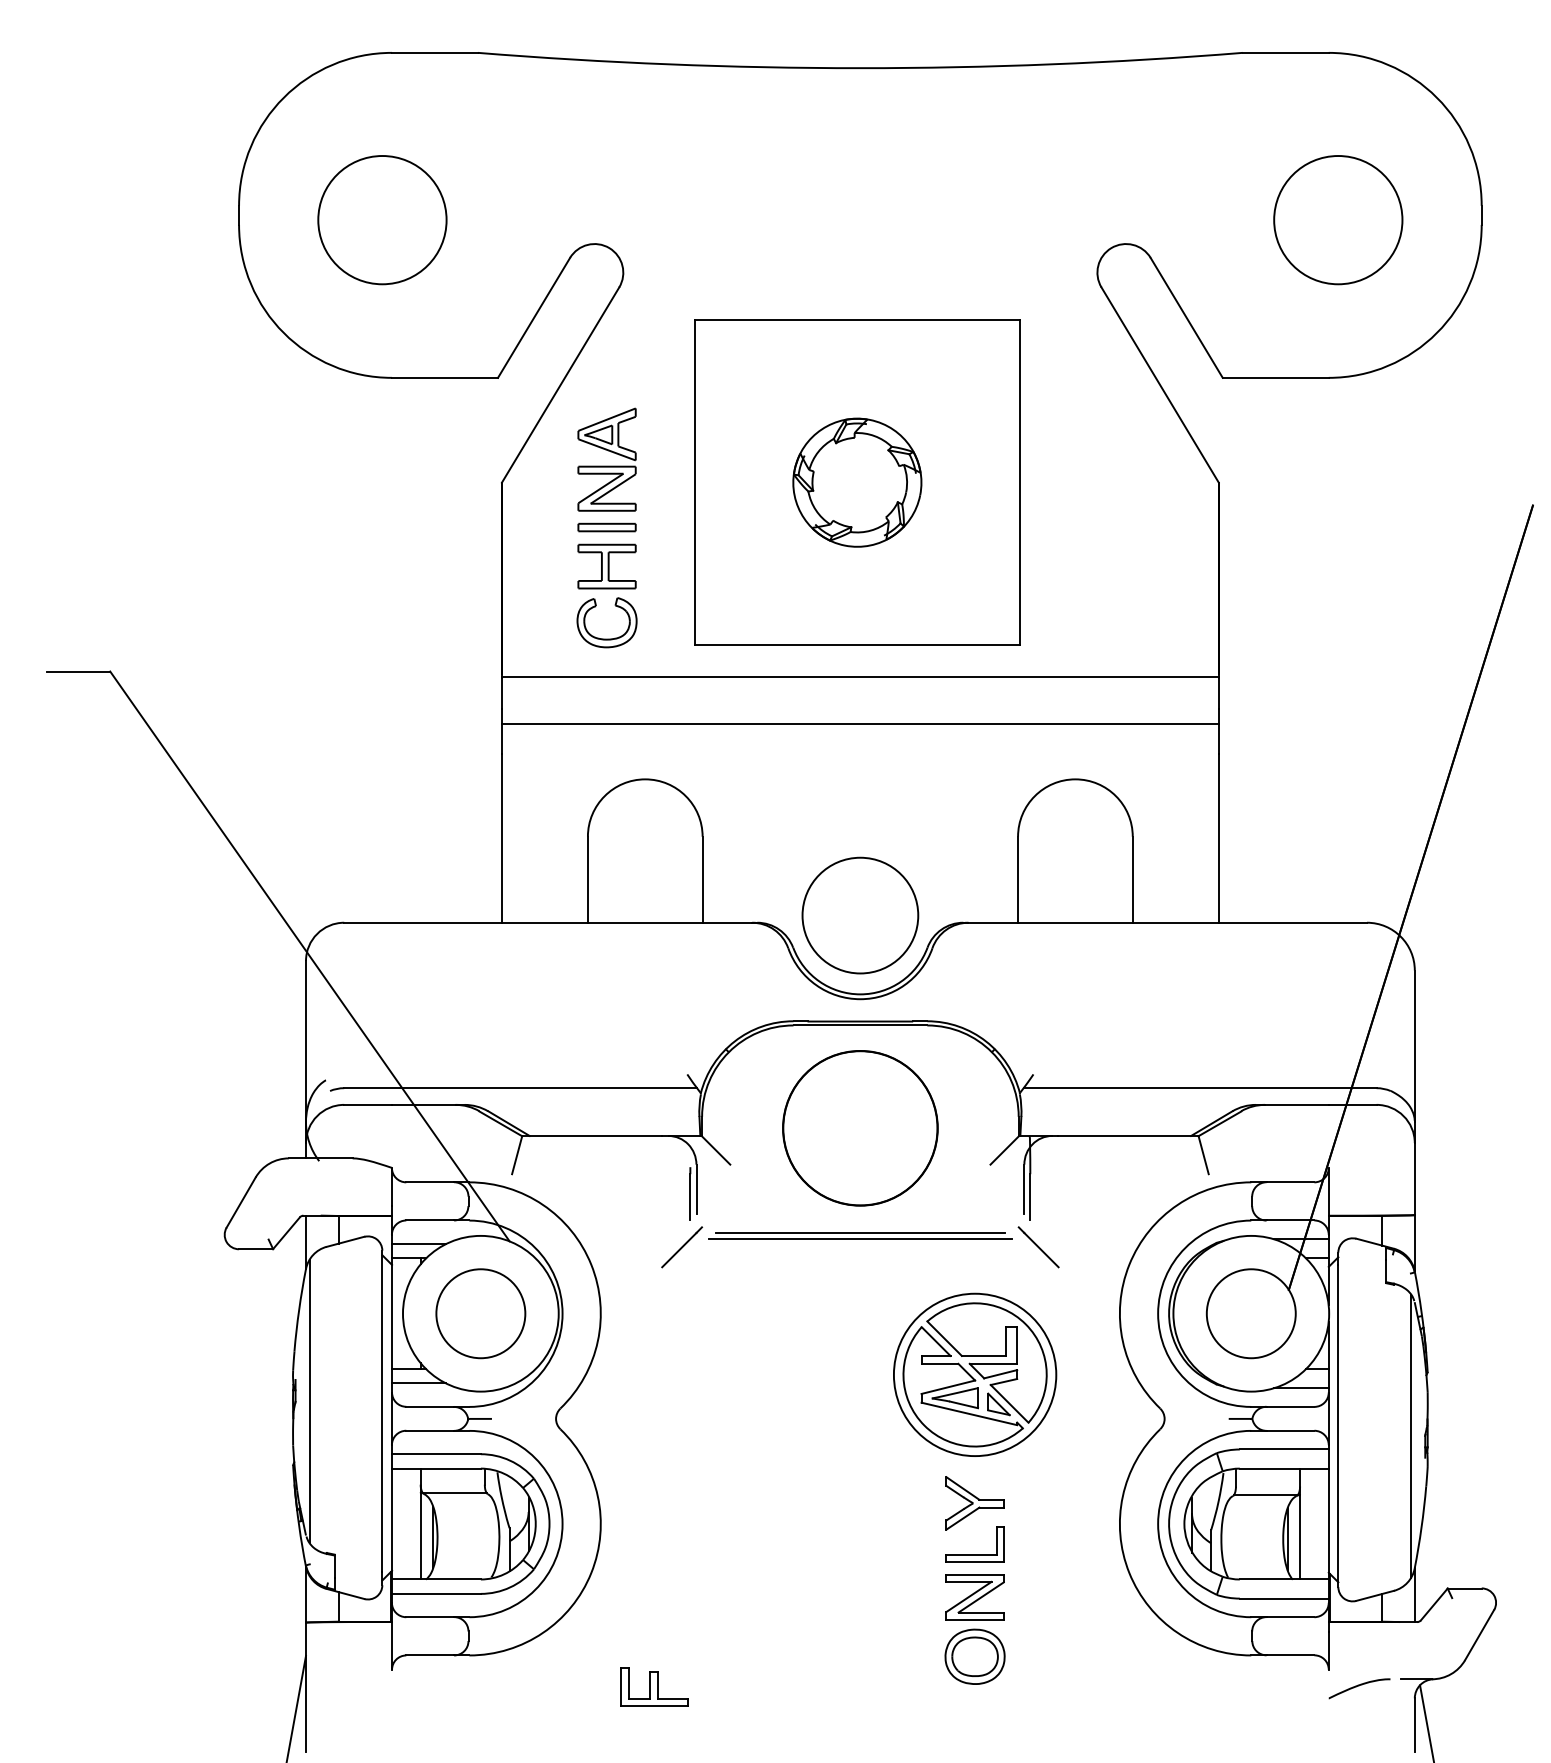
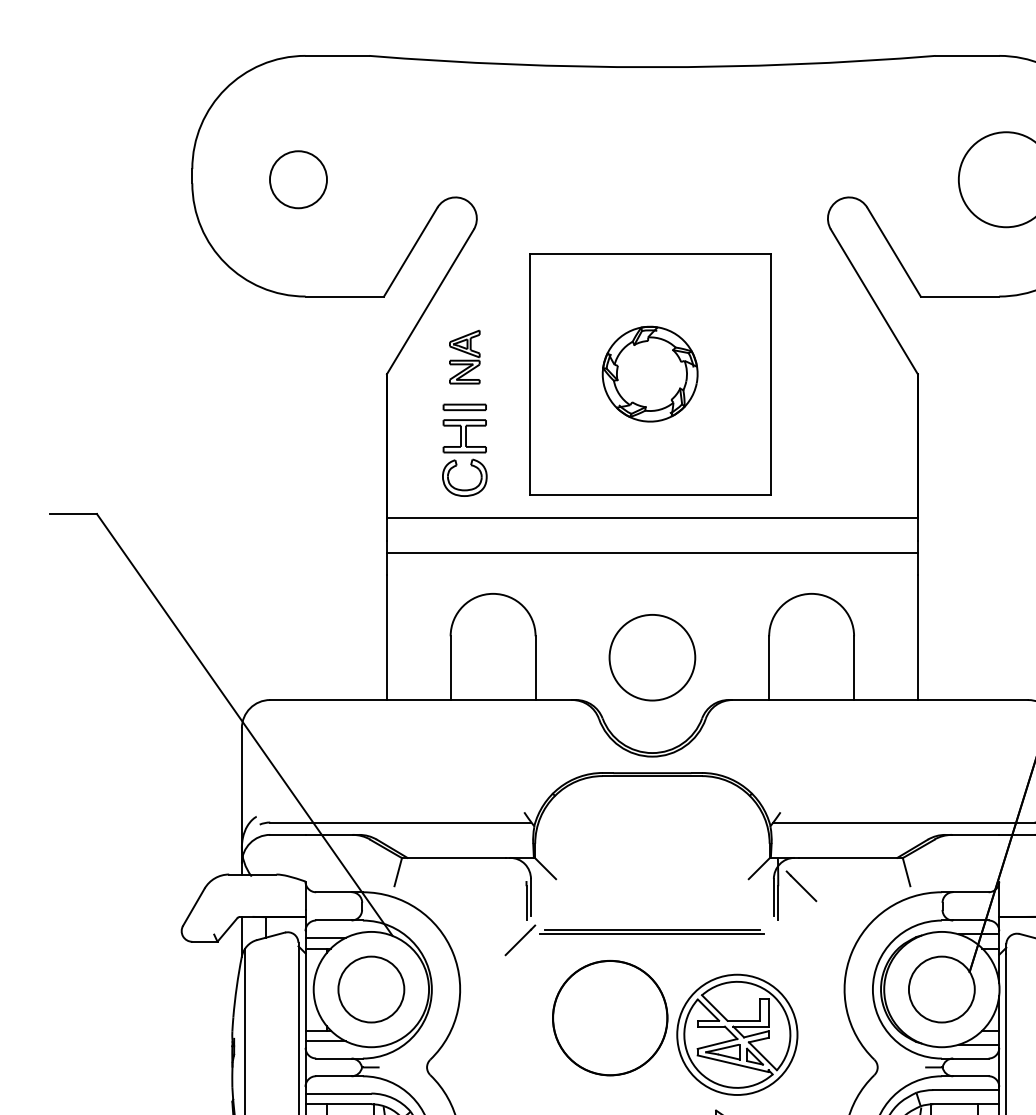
circle: (382, 220) -> (298, 180), size x0.6
part: (606, 459) -> (464, 356), size x0.7
circle: (860, 915) -> (652, 657), moved
circle: (860, 1128) -> (610, 1018), moved
line: (1038, 1247) -> (801, 886), moved

